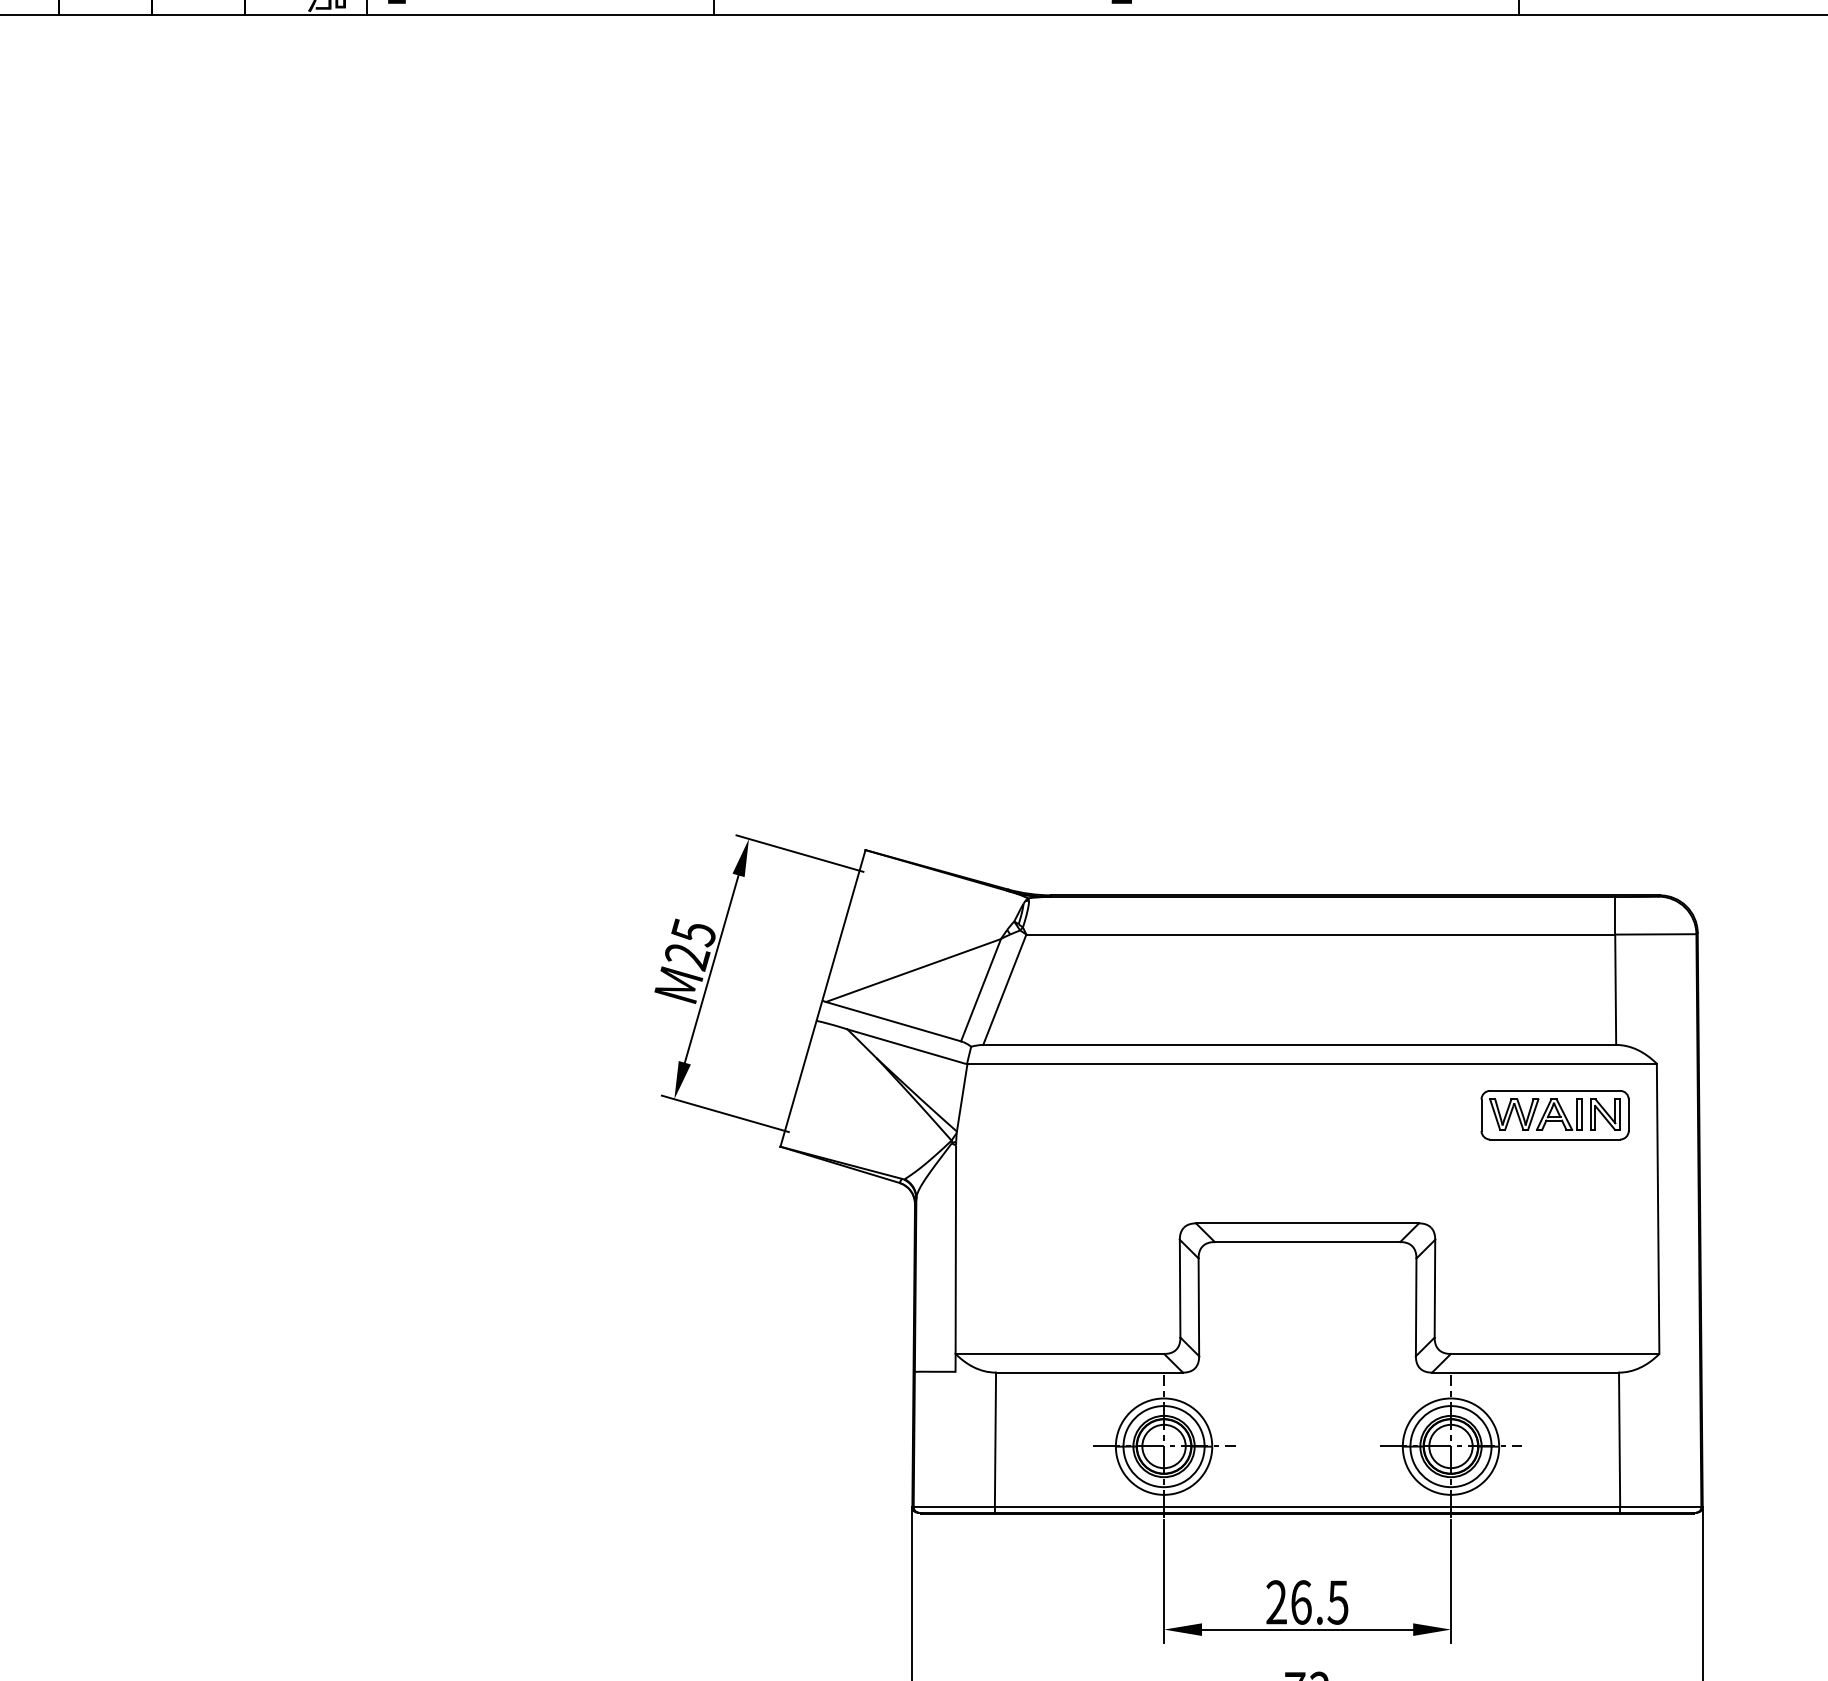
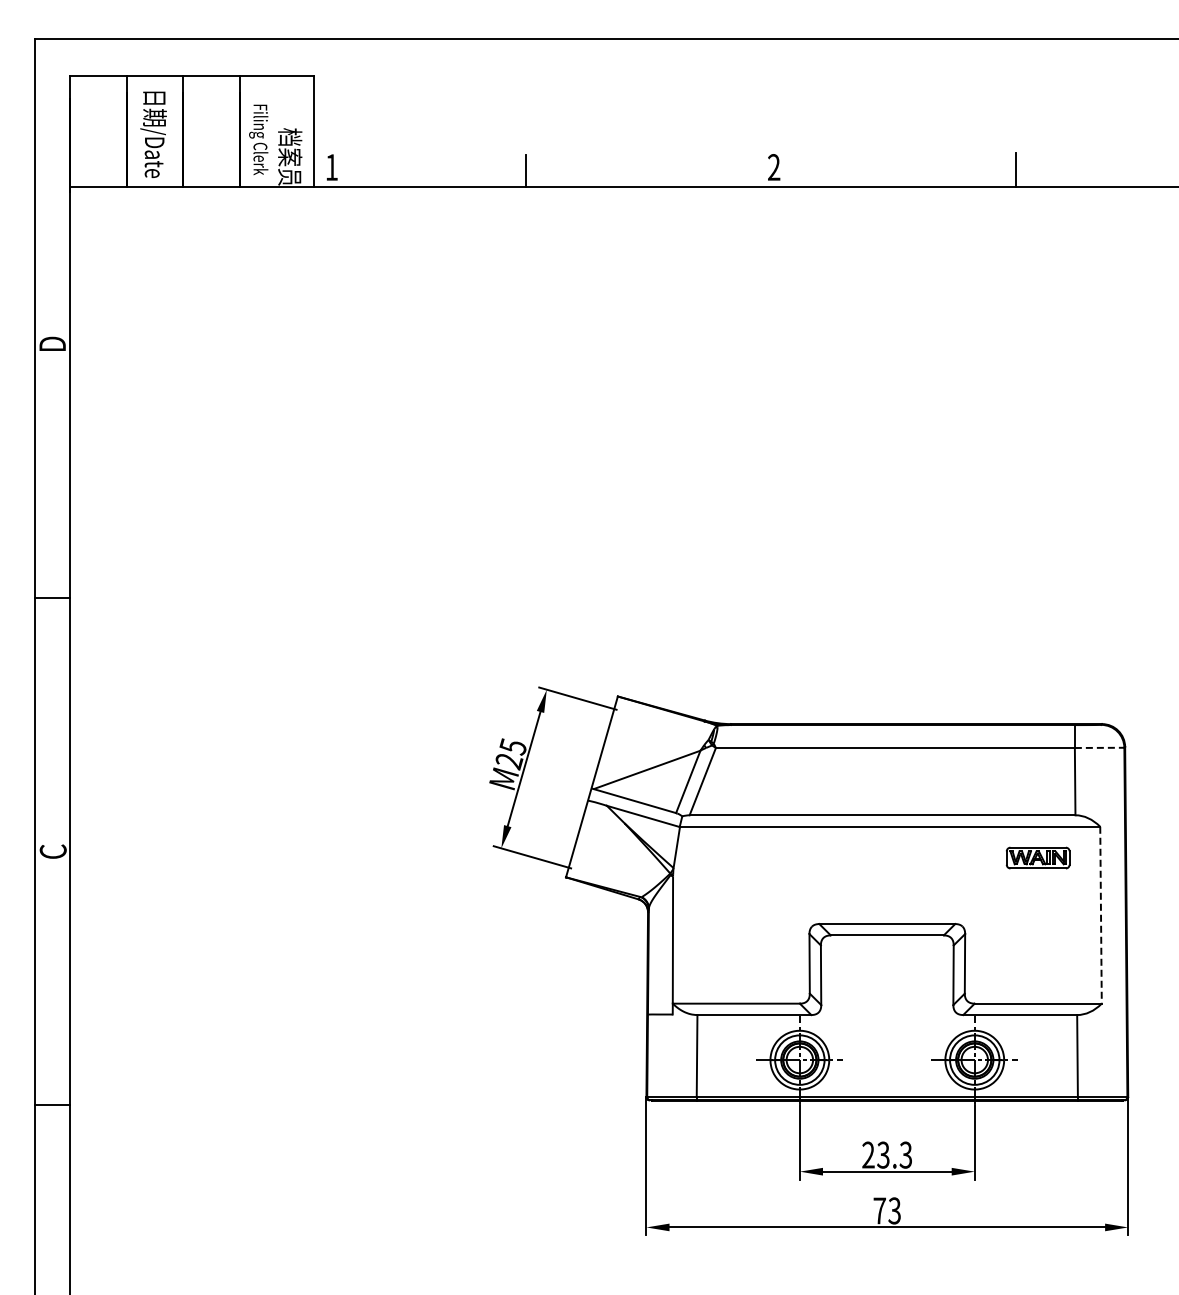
line: (1655, 933) -> (1099, 747), solid -> dashed
part: (1553, 1114) -> (1037, 857), size x0.7
line: (1658, 1209) -> (1101, 915), solid -> dashed
text: (1319, 1601) -> (894, 1154), 26.5 -> 23.3

